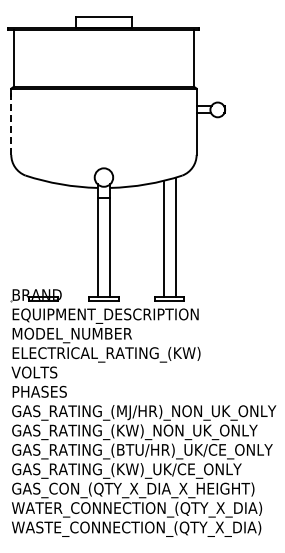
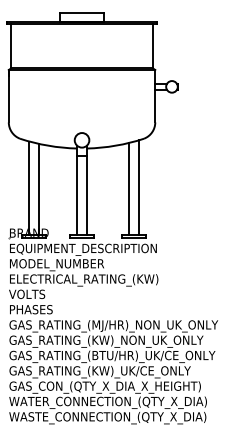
line: (11, 121) -> (8, 96), dashed -> solid
line: (37, 238) -> (29, 188), added
line: (49, 239) -> (39, 189), added

